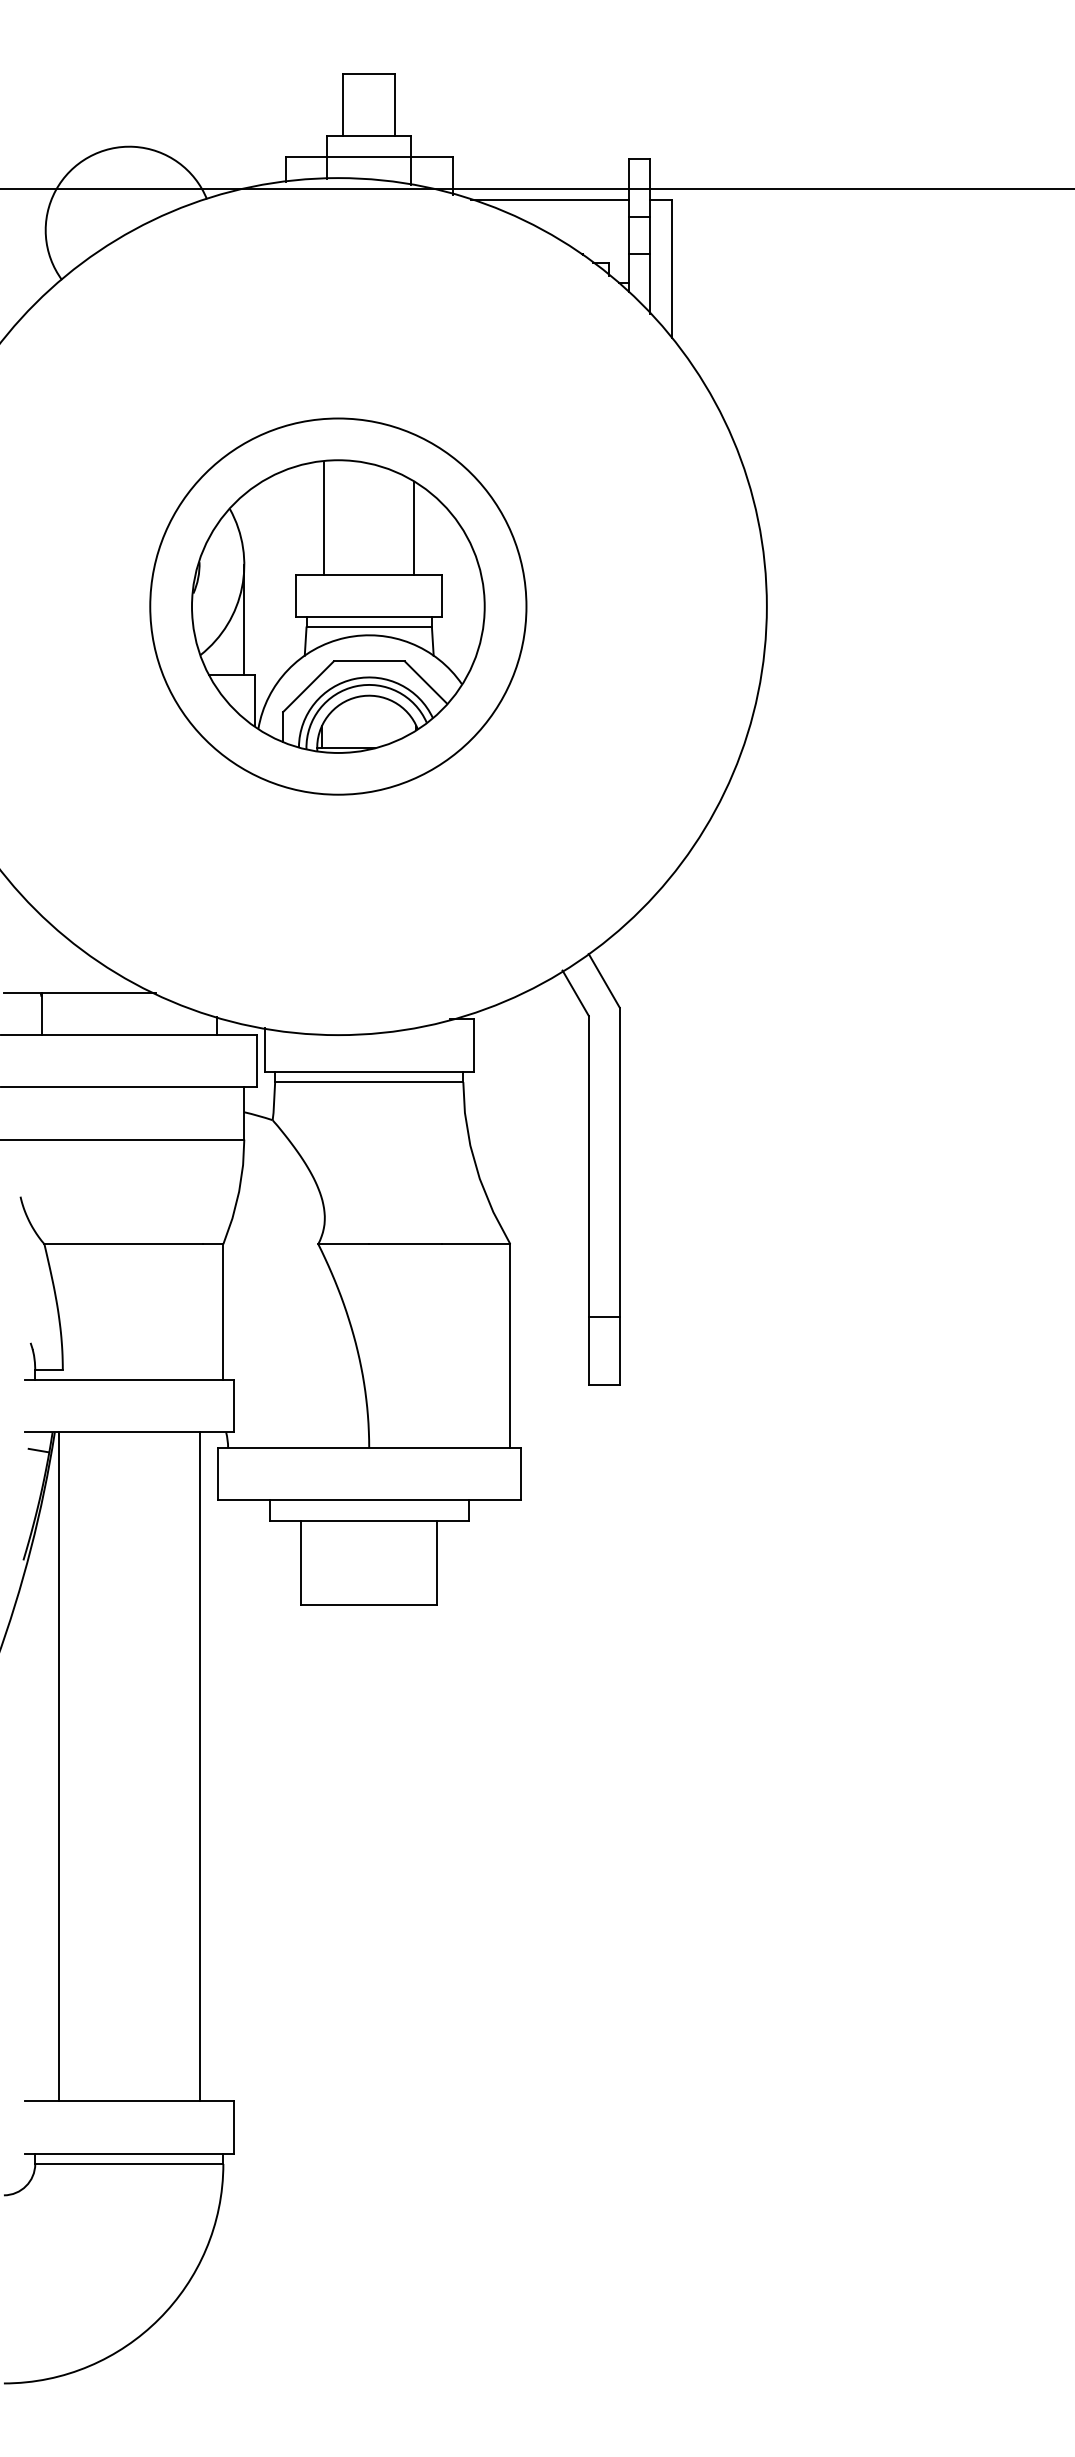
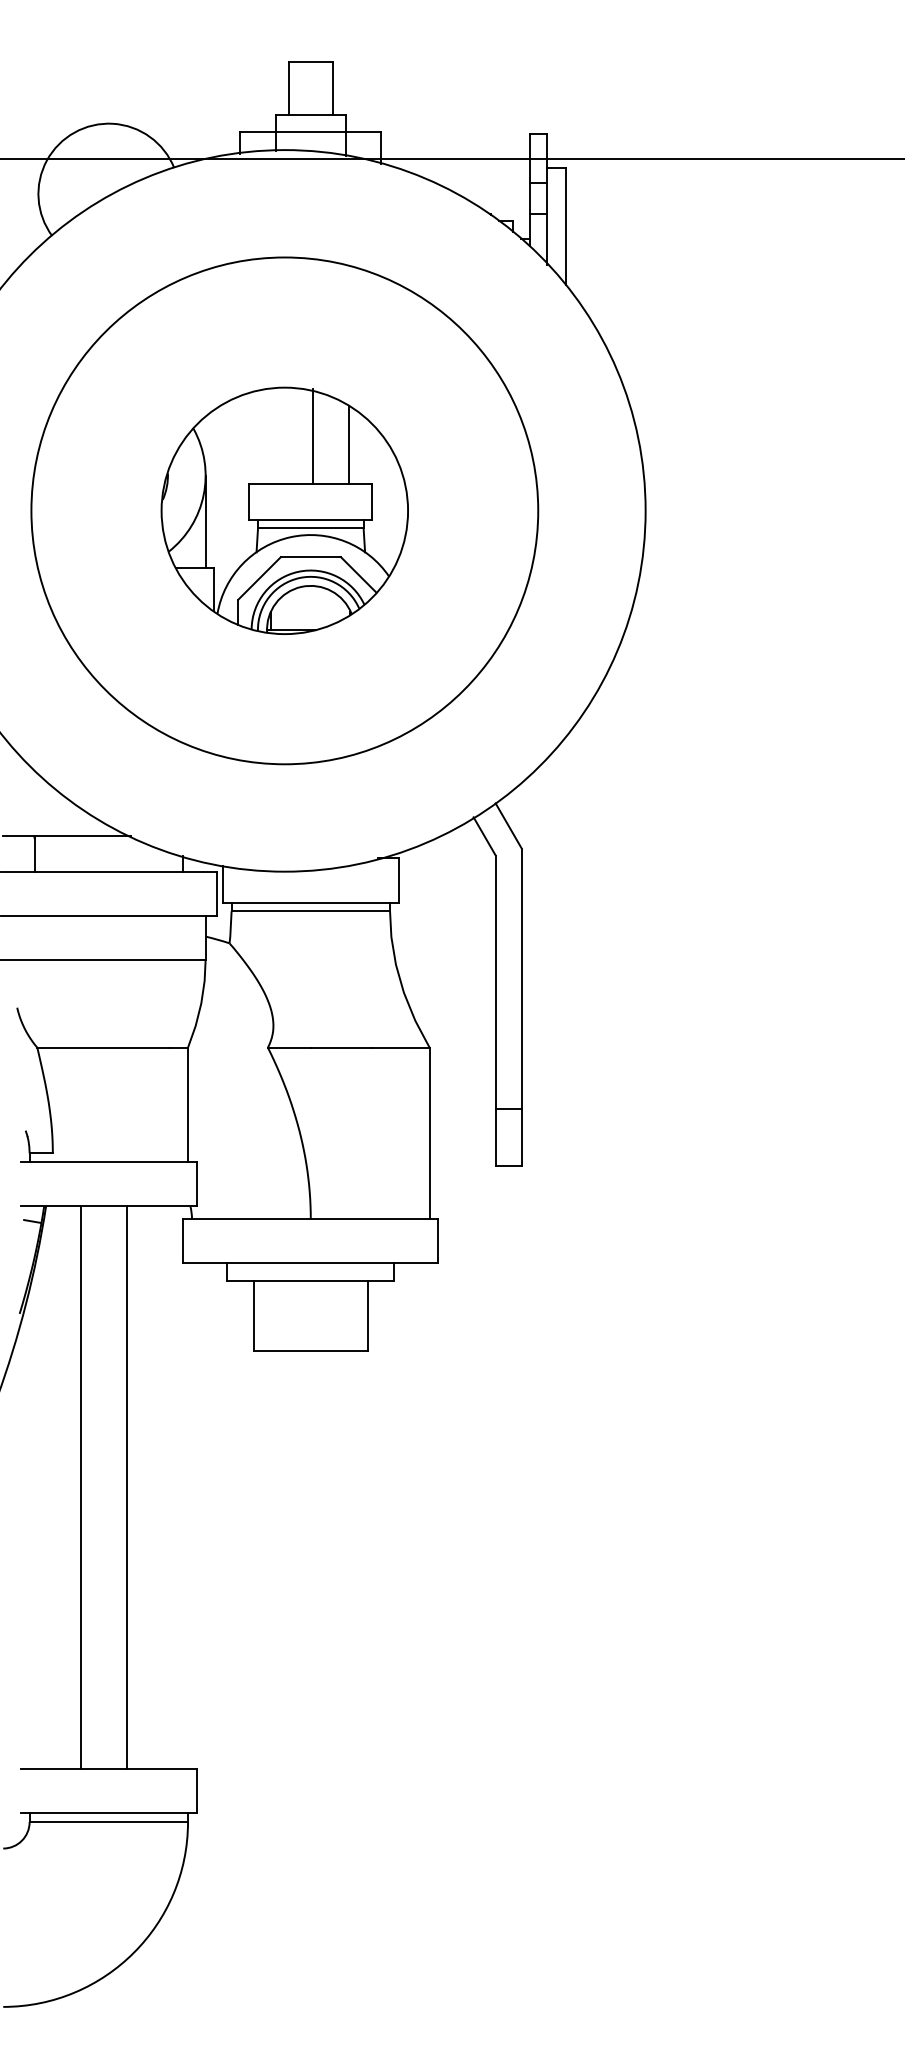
line: (549, 199) -> (462, 168), removed
line: (323, 518) -> (312, 436), moved
circle: (337, 606) -> (284, 510), size x1.6
line: (58, 1766) -> (80, 1487), moved
line: (199, 1766) -> (126, 1487), moved

